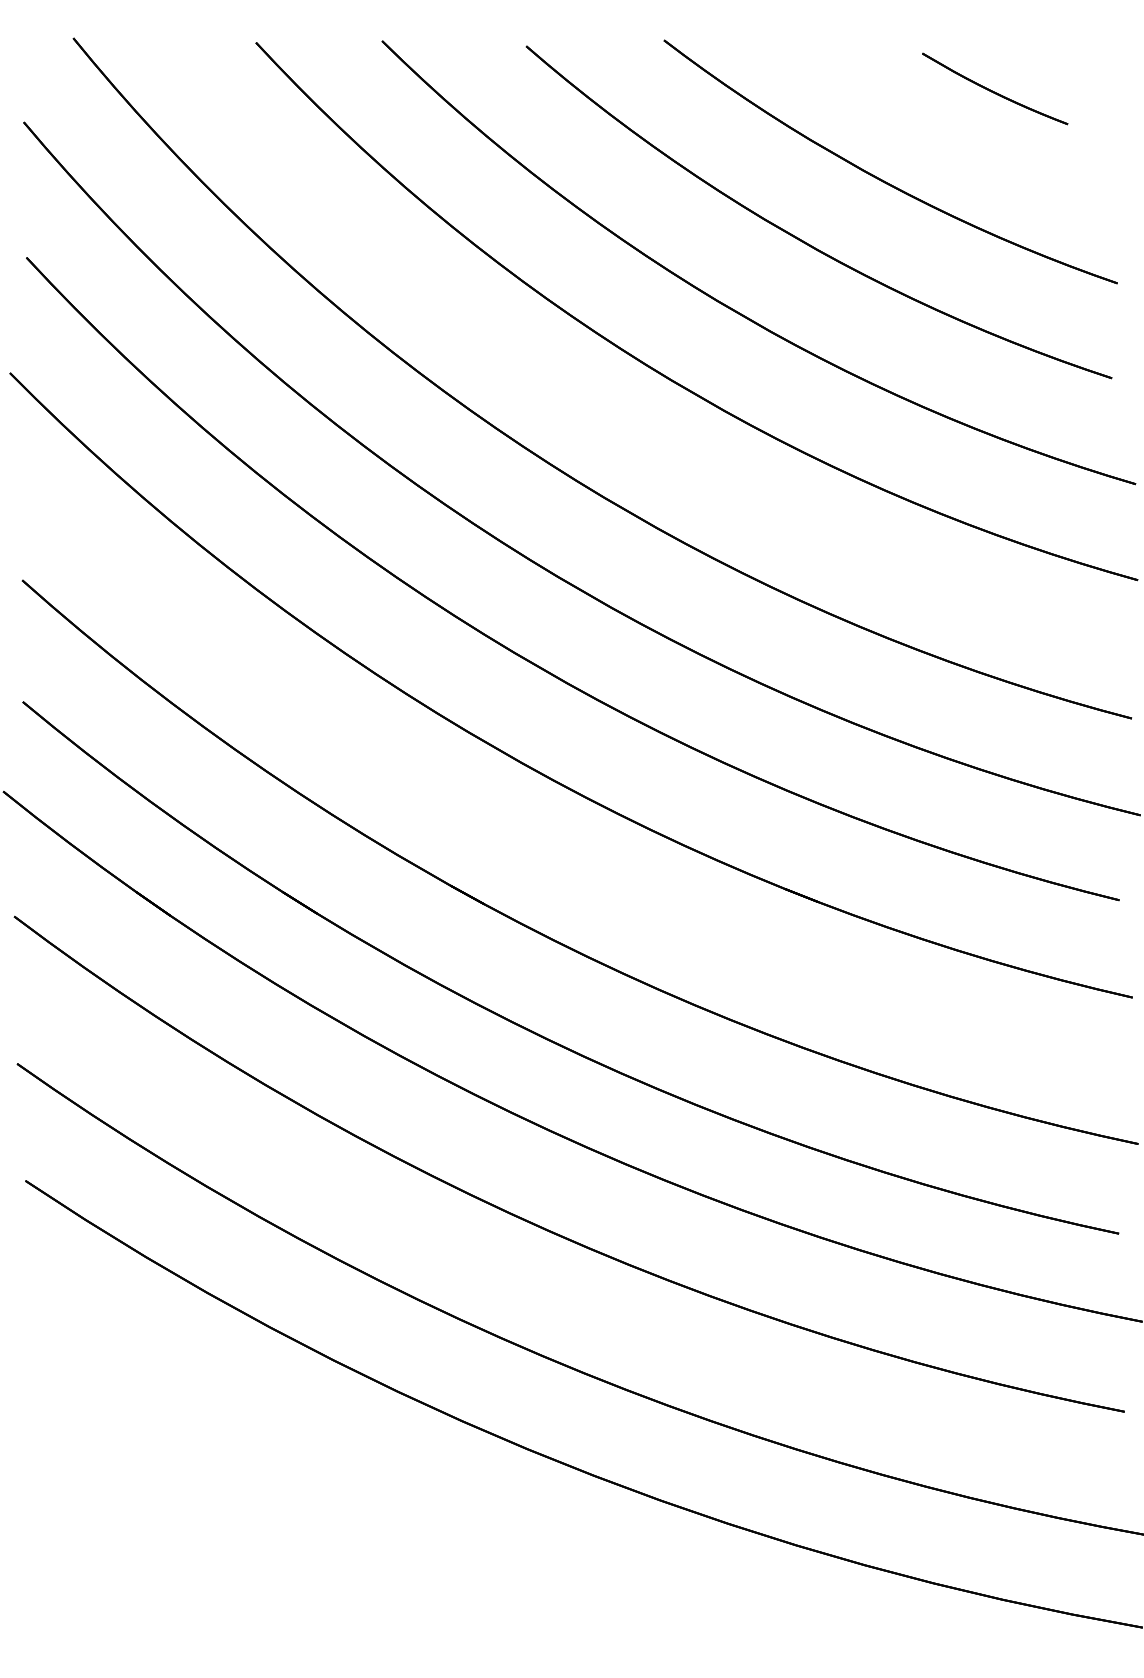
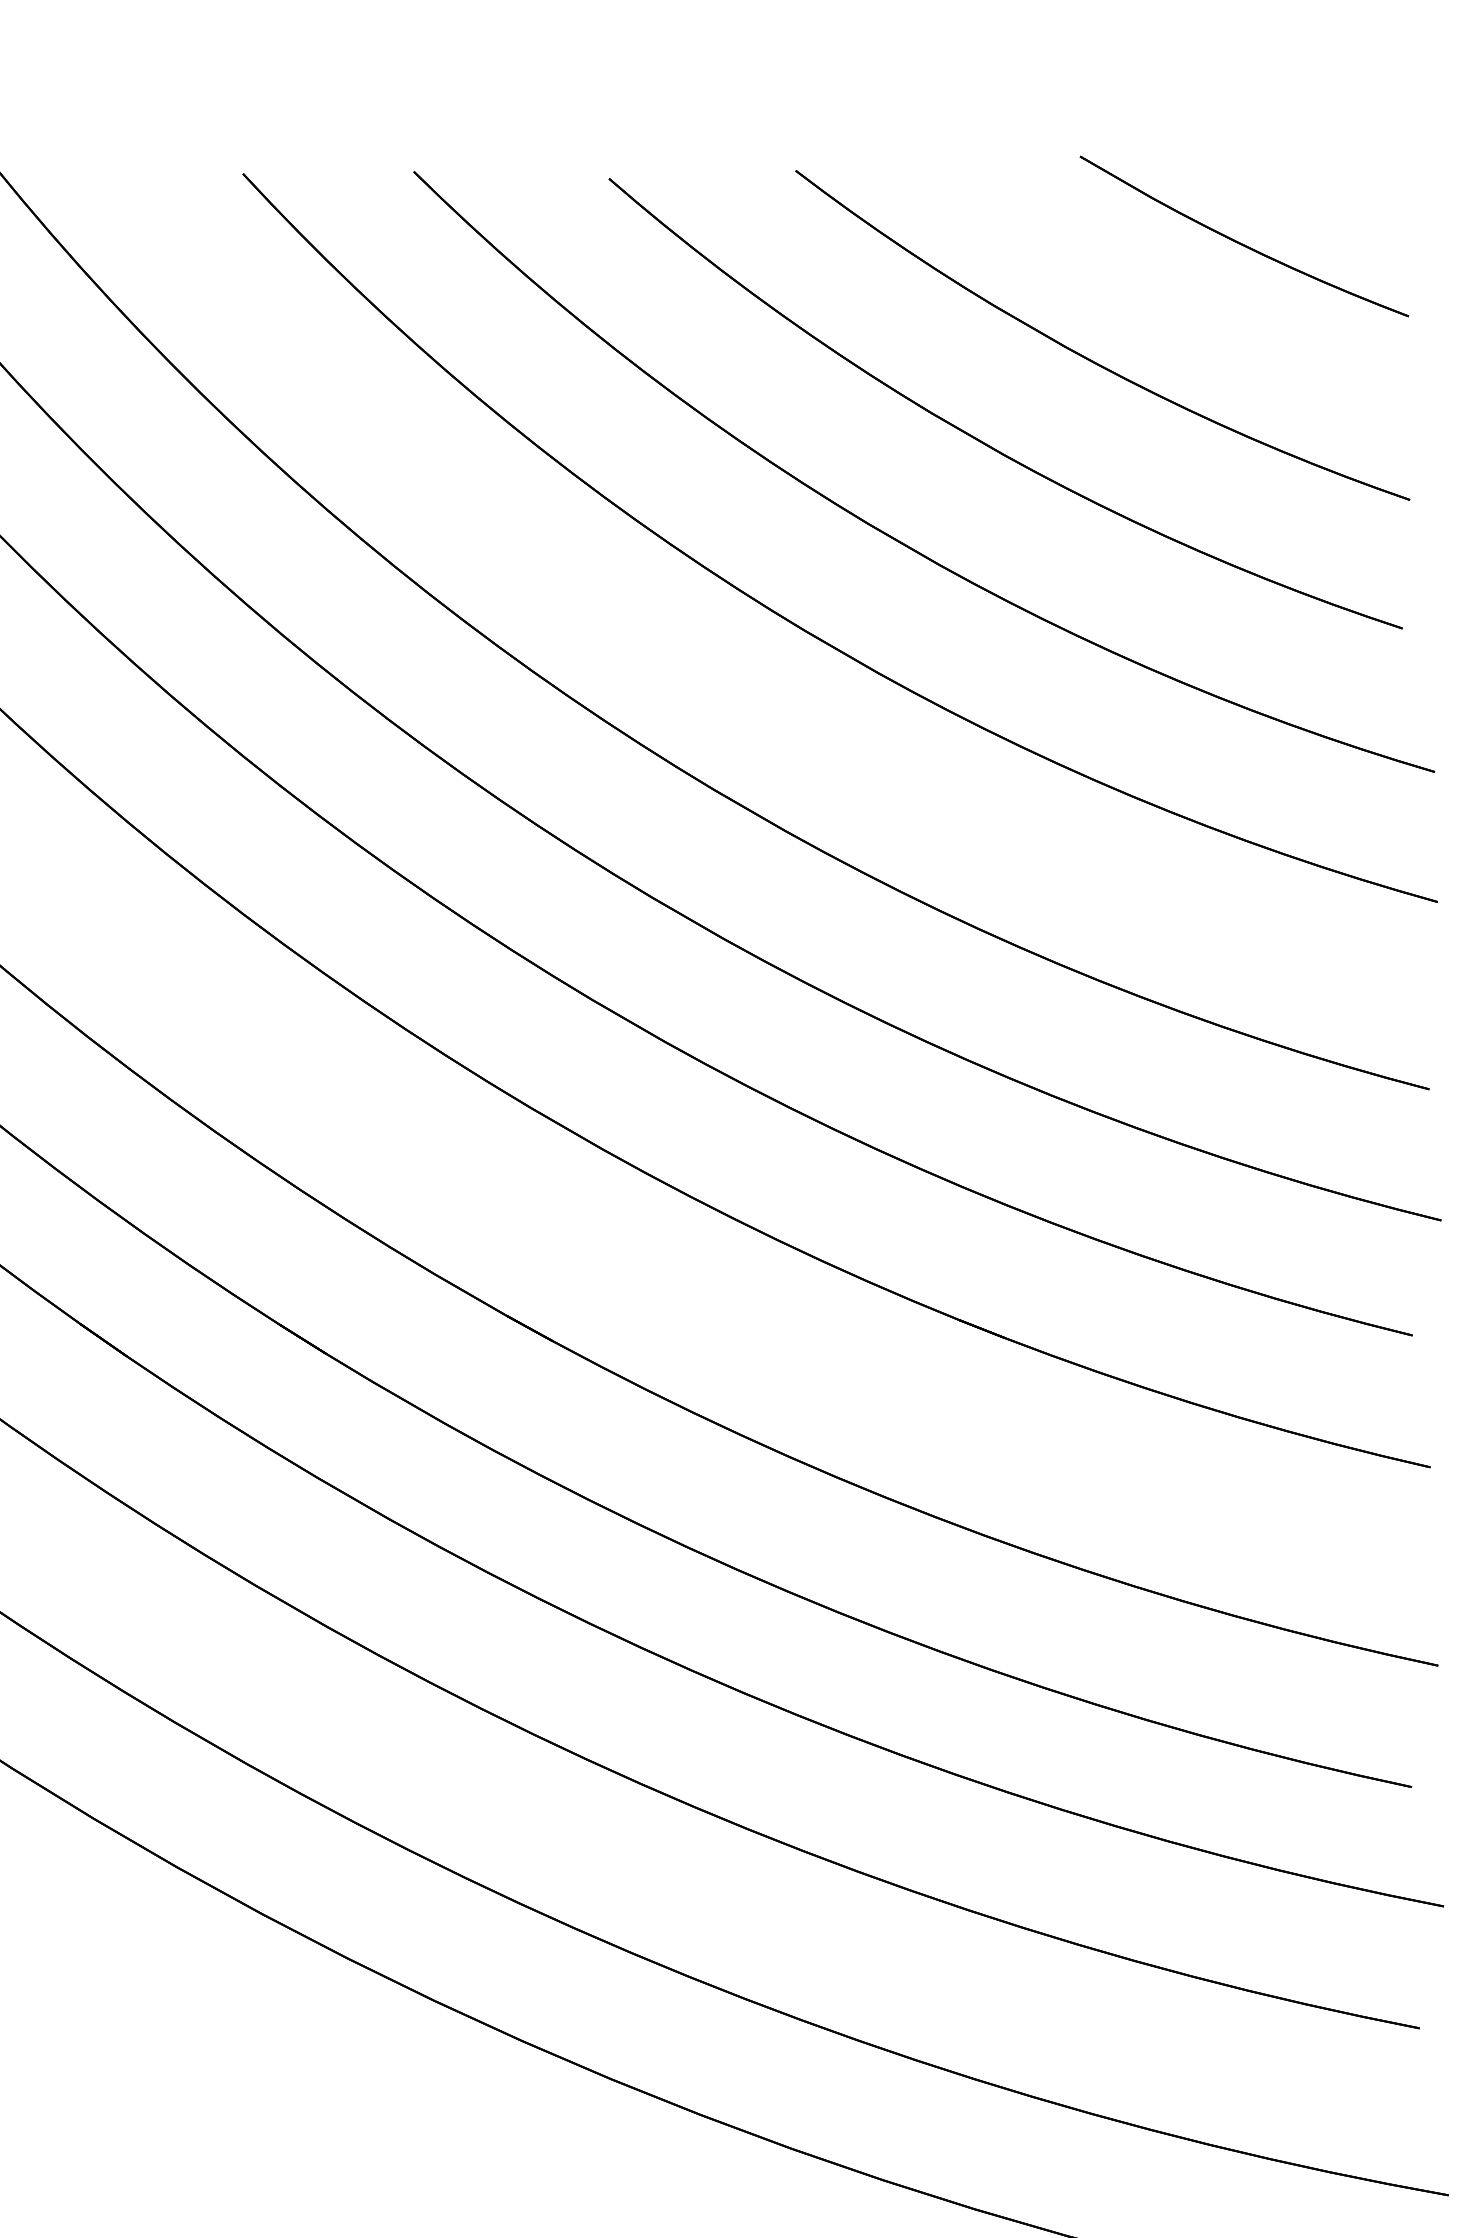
part: (994, 88) -> (1243, 235), size x1.67

